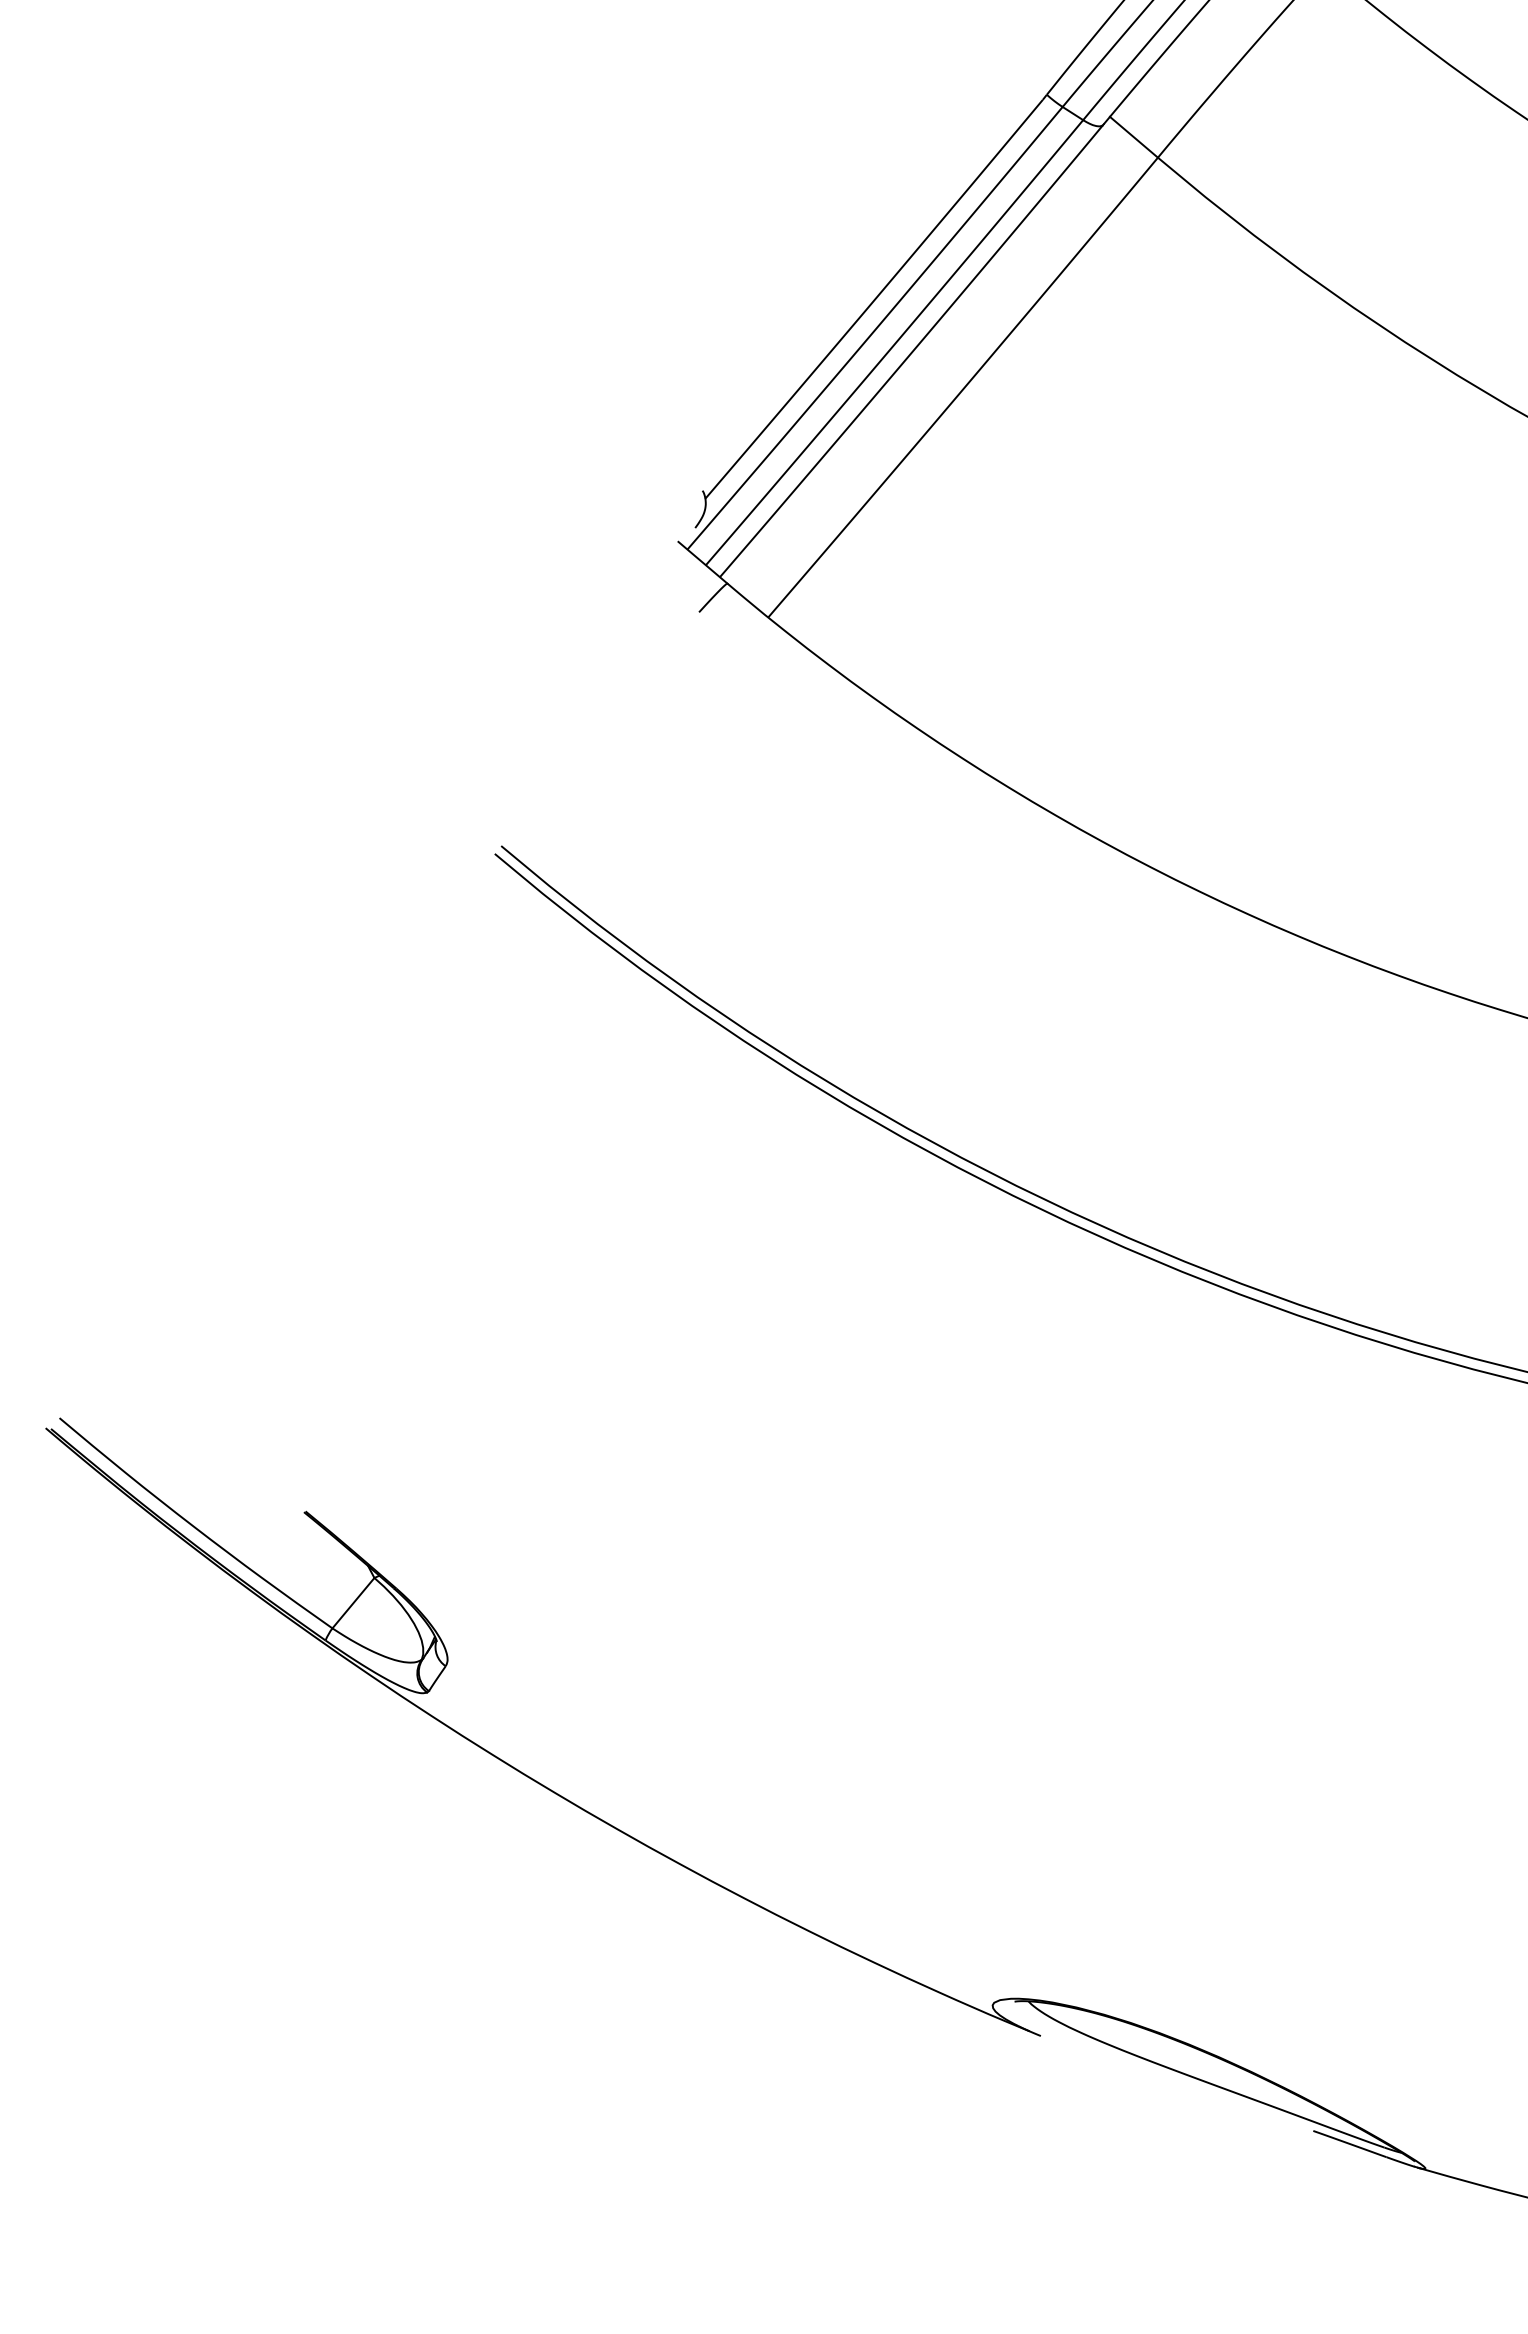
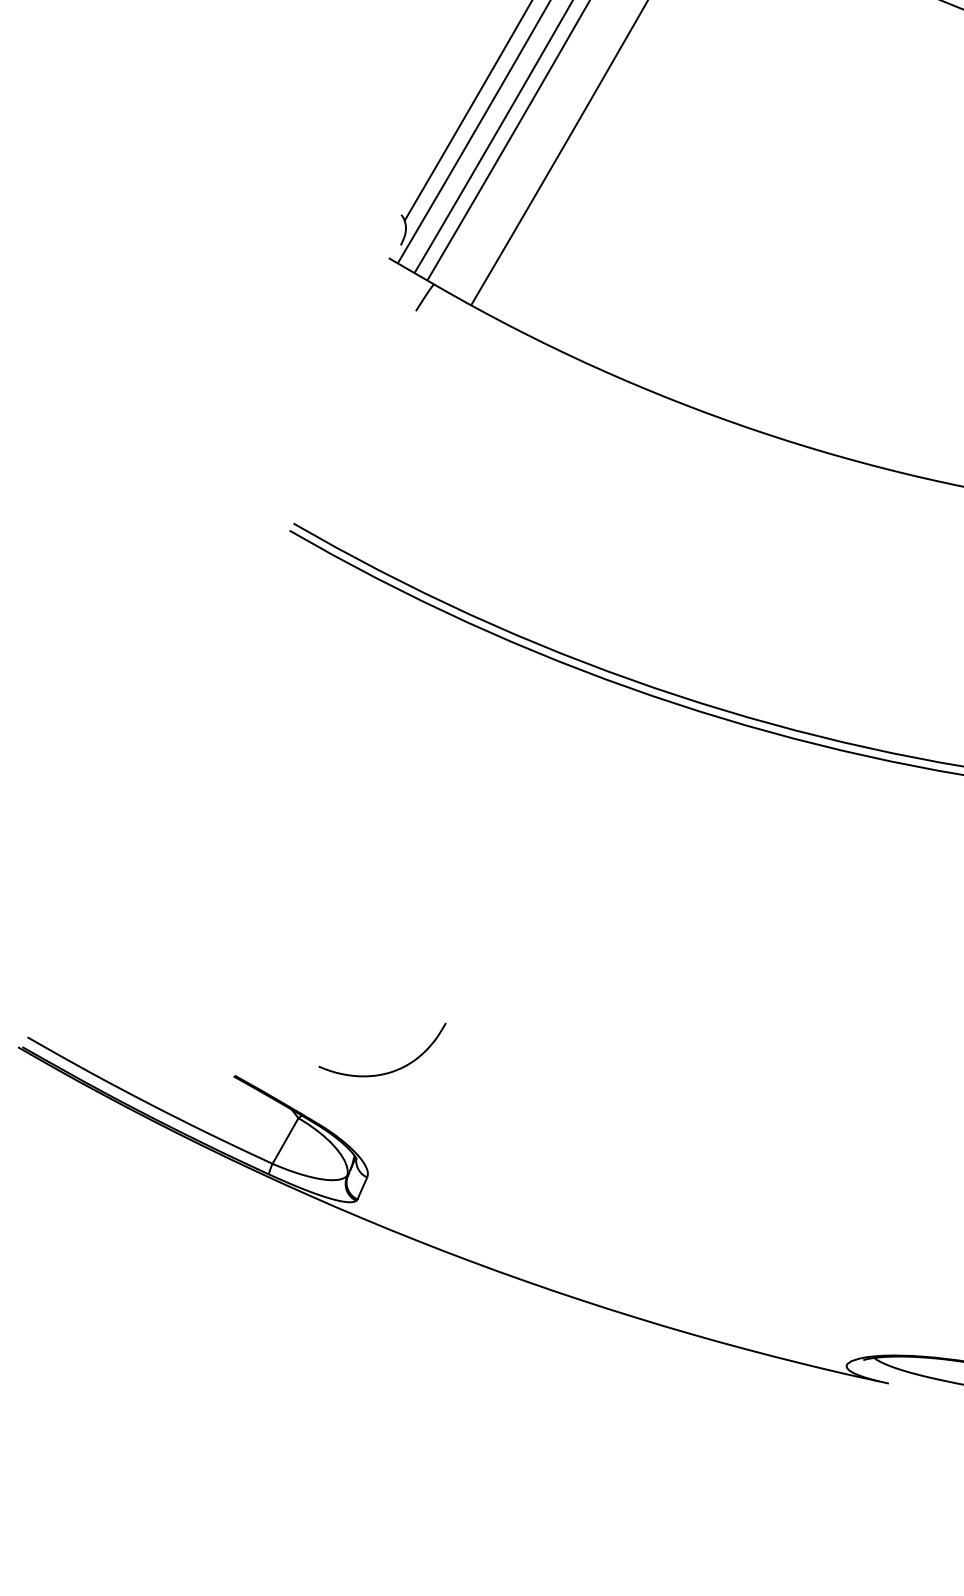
curve: (493, 1541) -> (387, 1072), added

